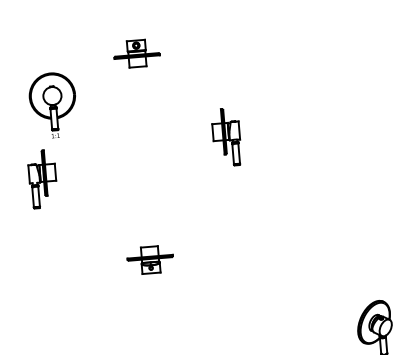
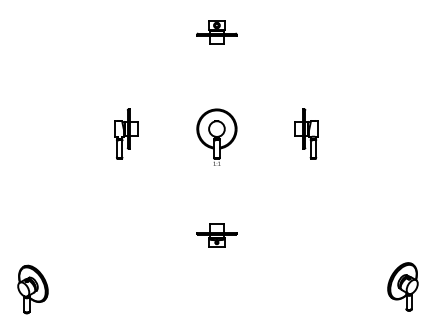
part: (52, 104) -> (216, 136), moved
part: (226, 136) -> (306, 133), moved
part: (149, 259) -> (216, 235), moved

